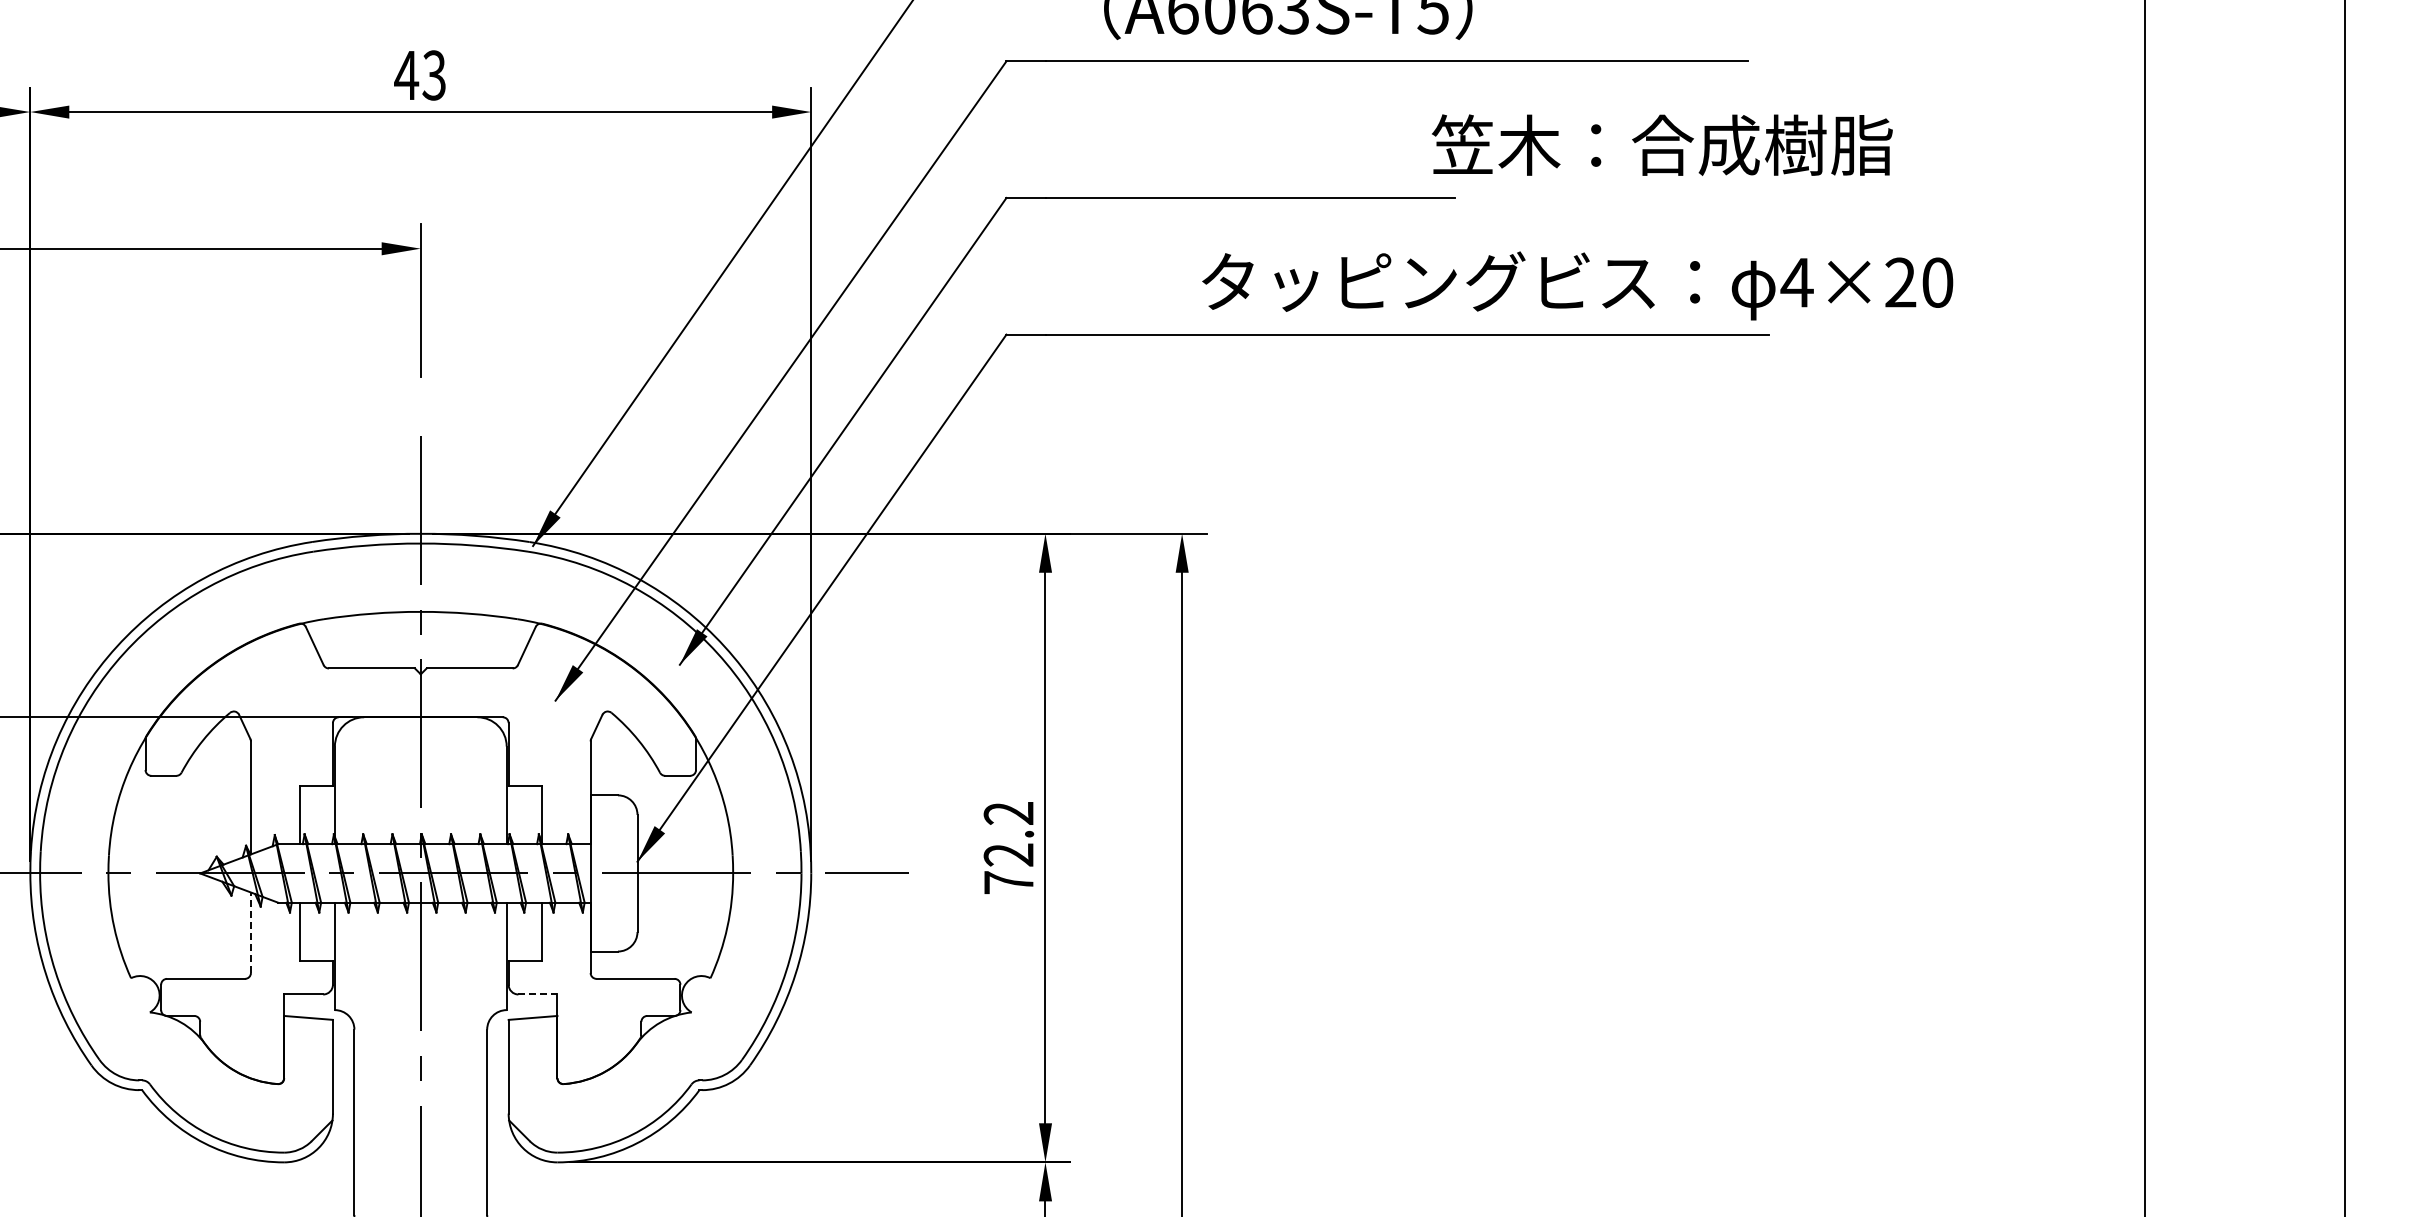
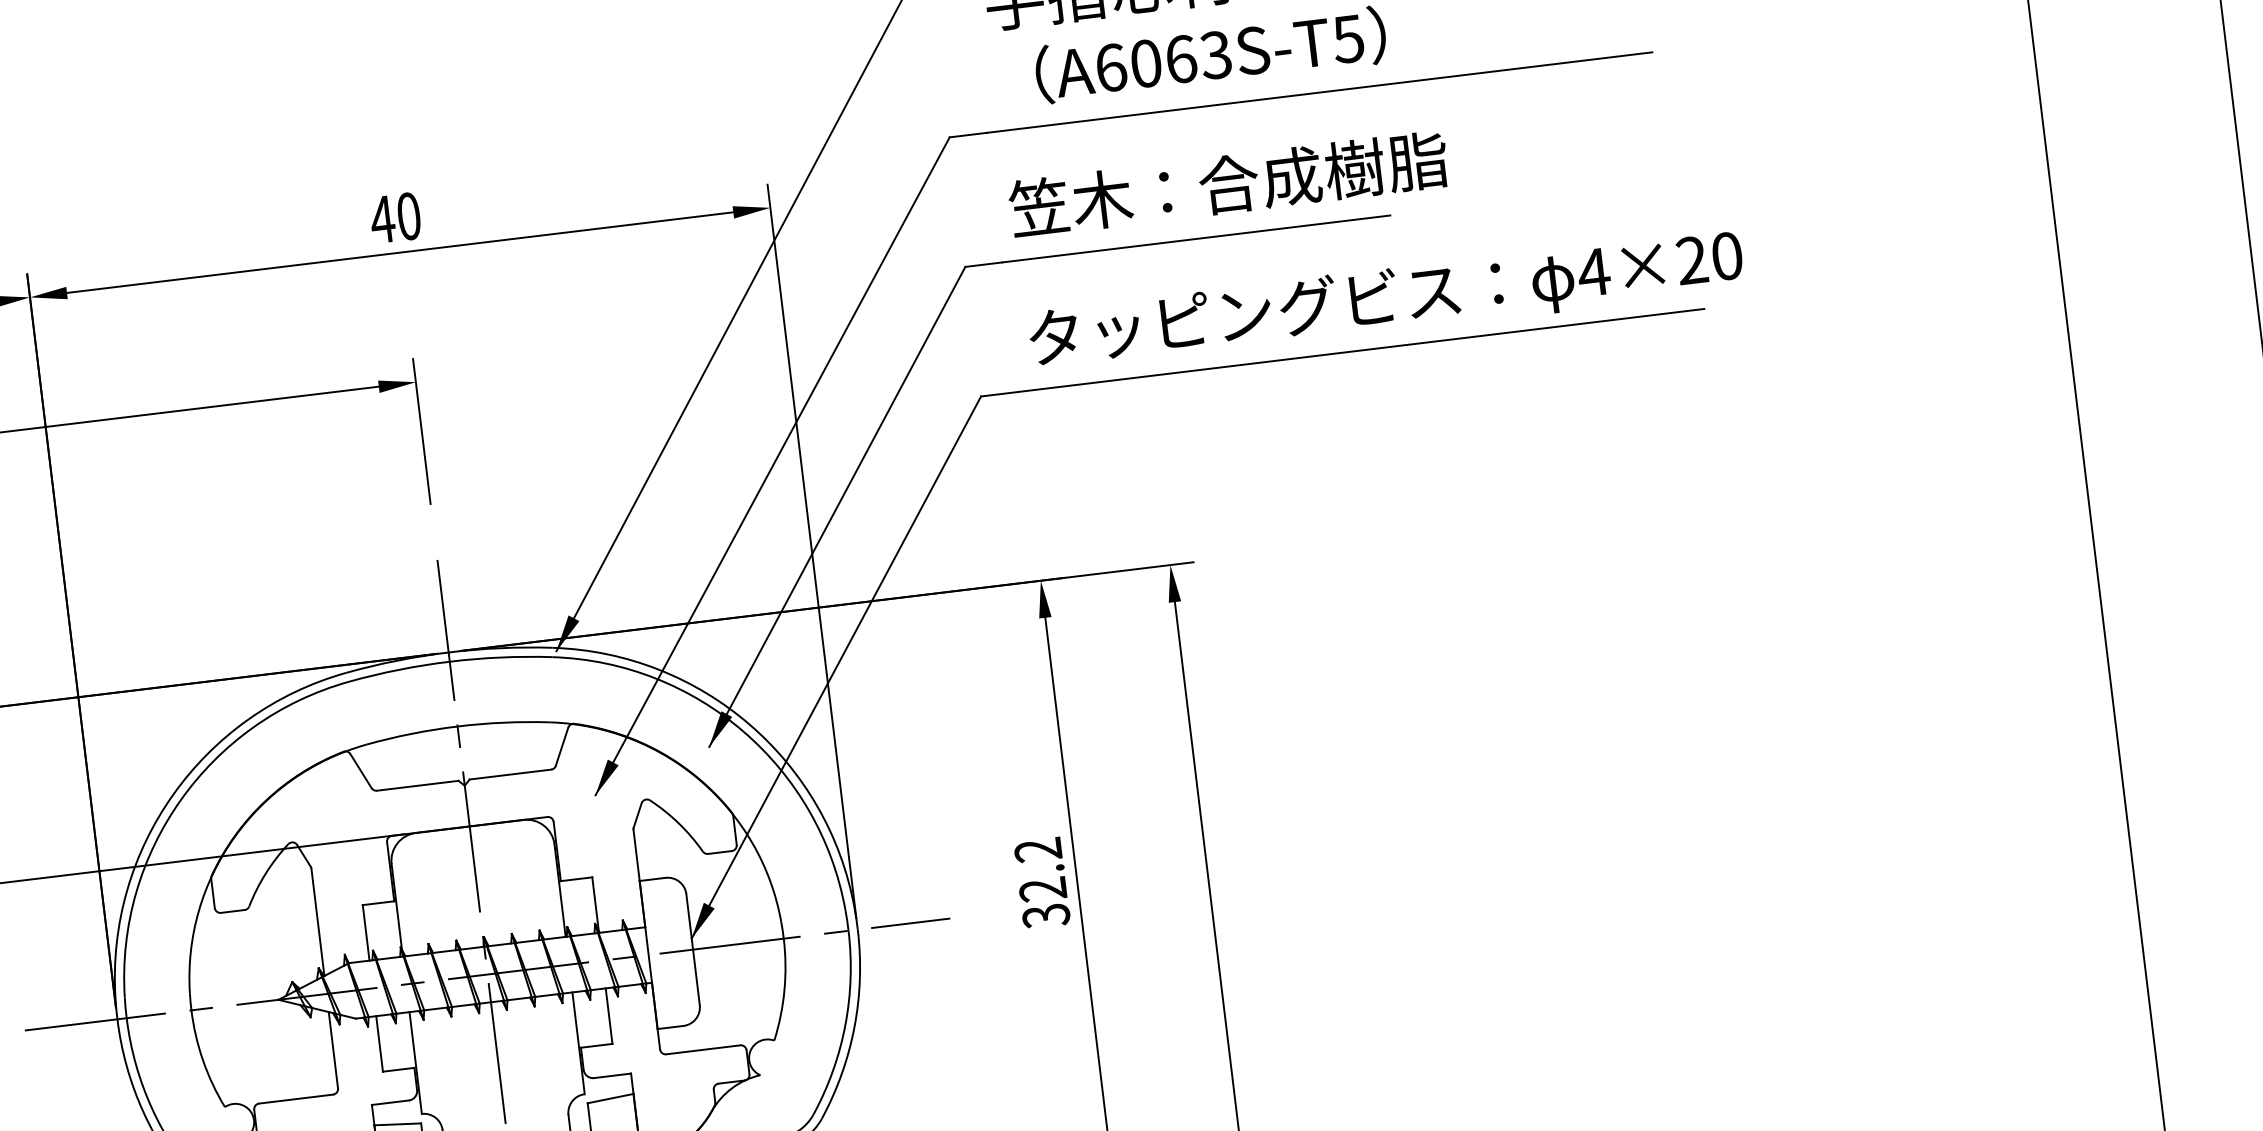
text: (433, 75) -> (408, 216), 43 -> 40
text: (1662, 144) -> (1228, 183), moved
text: (1577, 285) -> (1385, 300), moved
text: (1008, 882) -> (1045, 915), 72.2 -> 32.2
line: (250, 932) -> (332, 1050), dashed -> solid
line: (537, 994) -> (612, 1075), dashed -> solid

